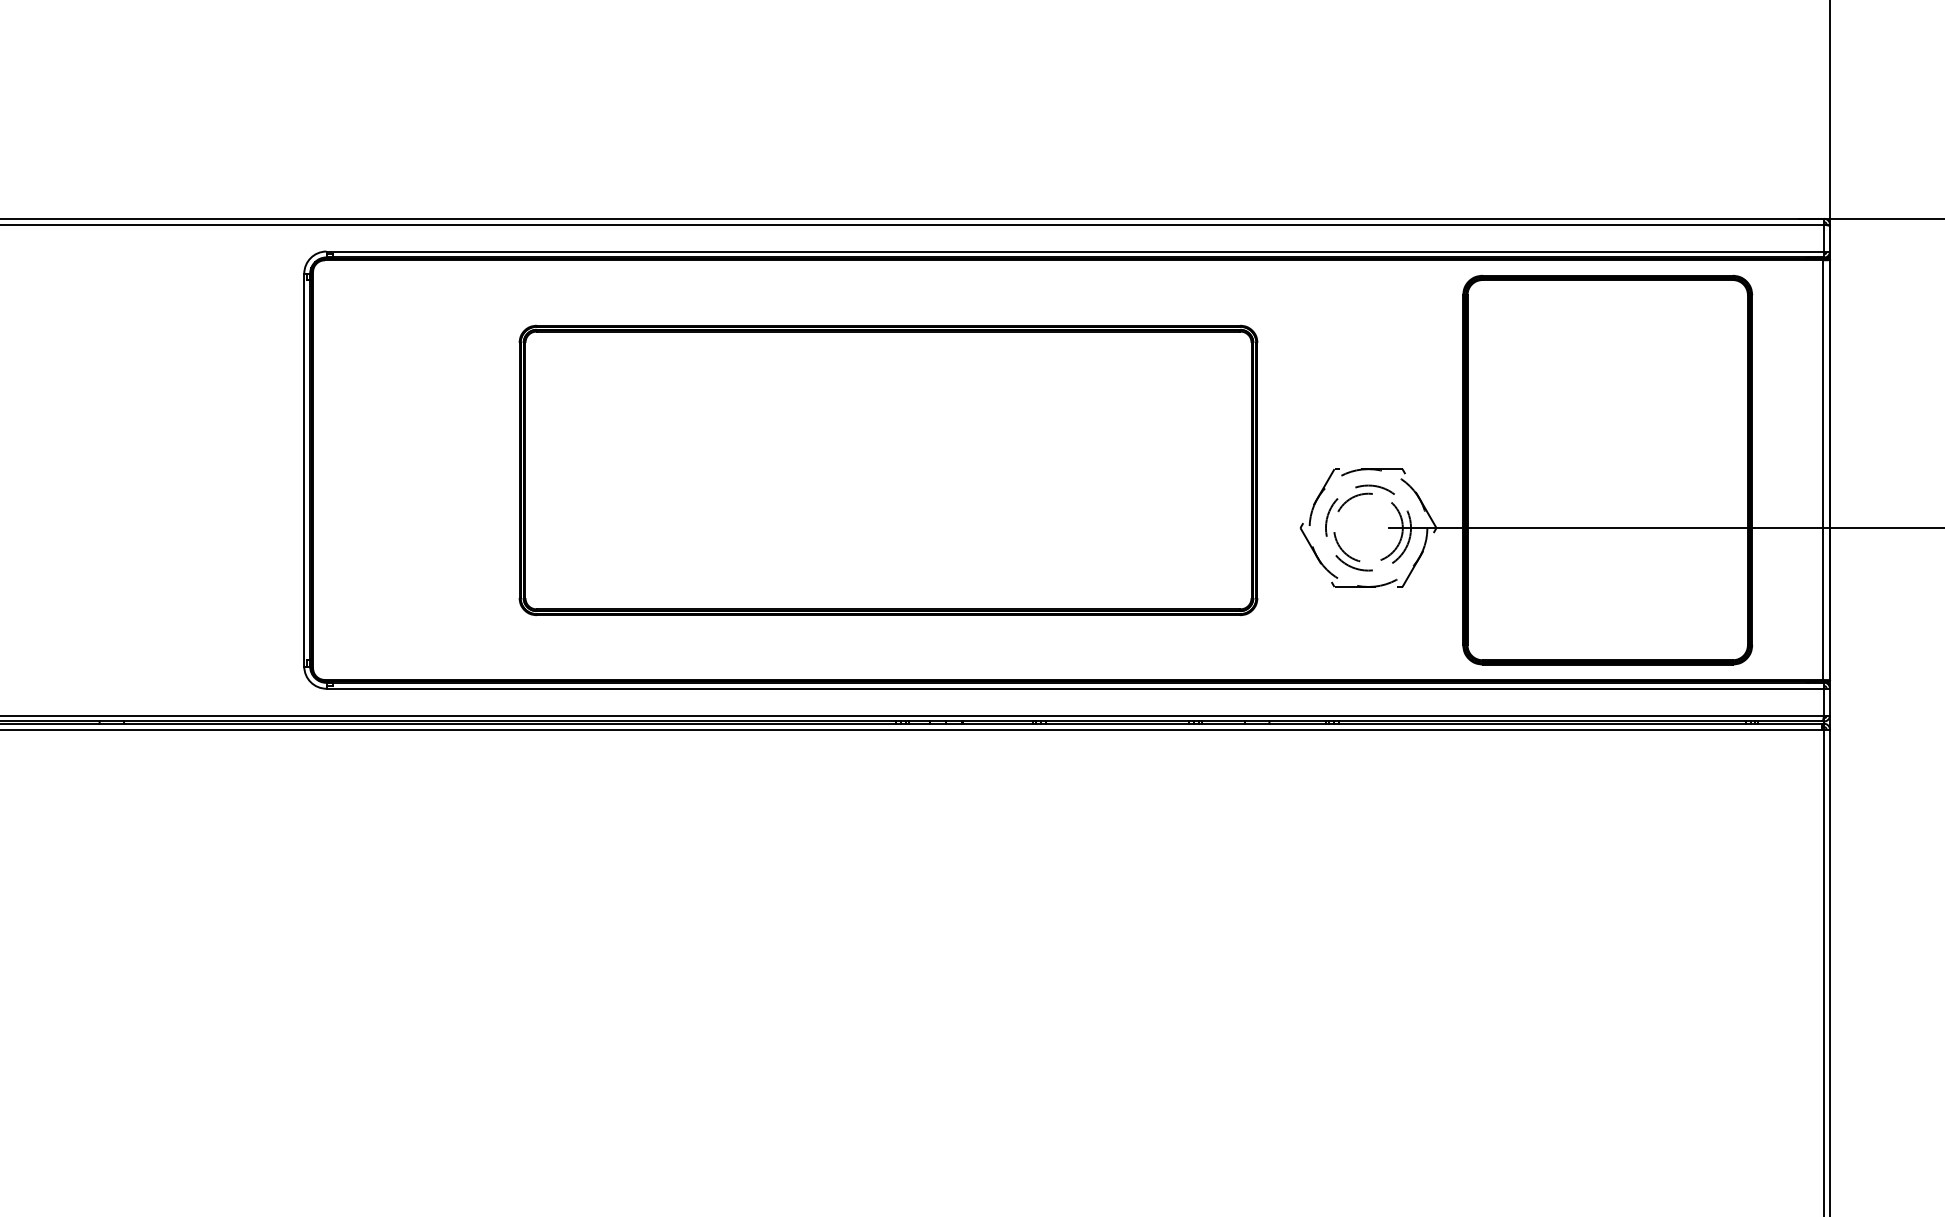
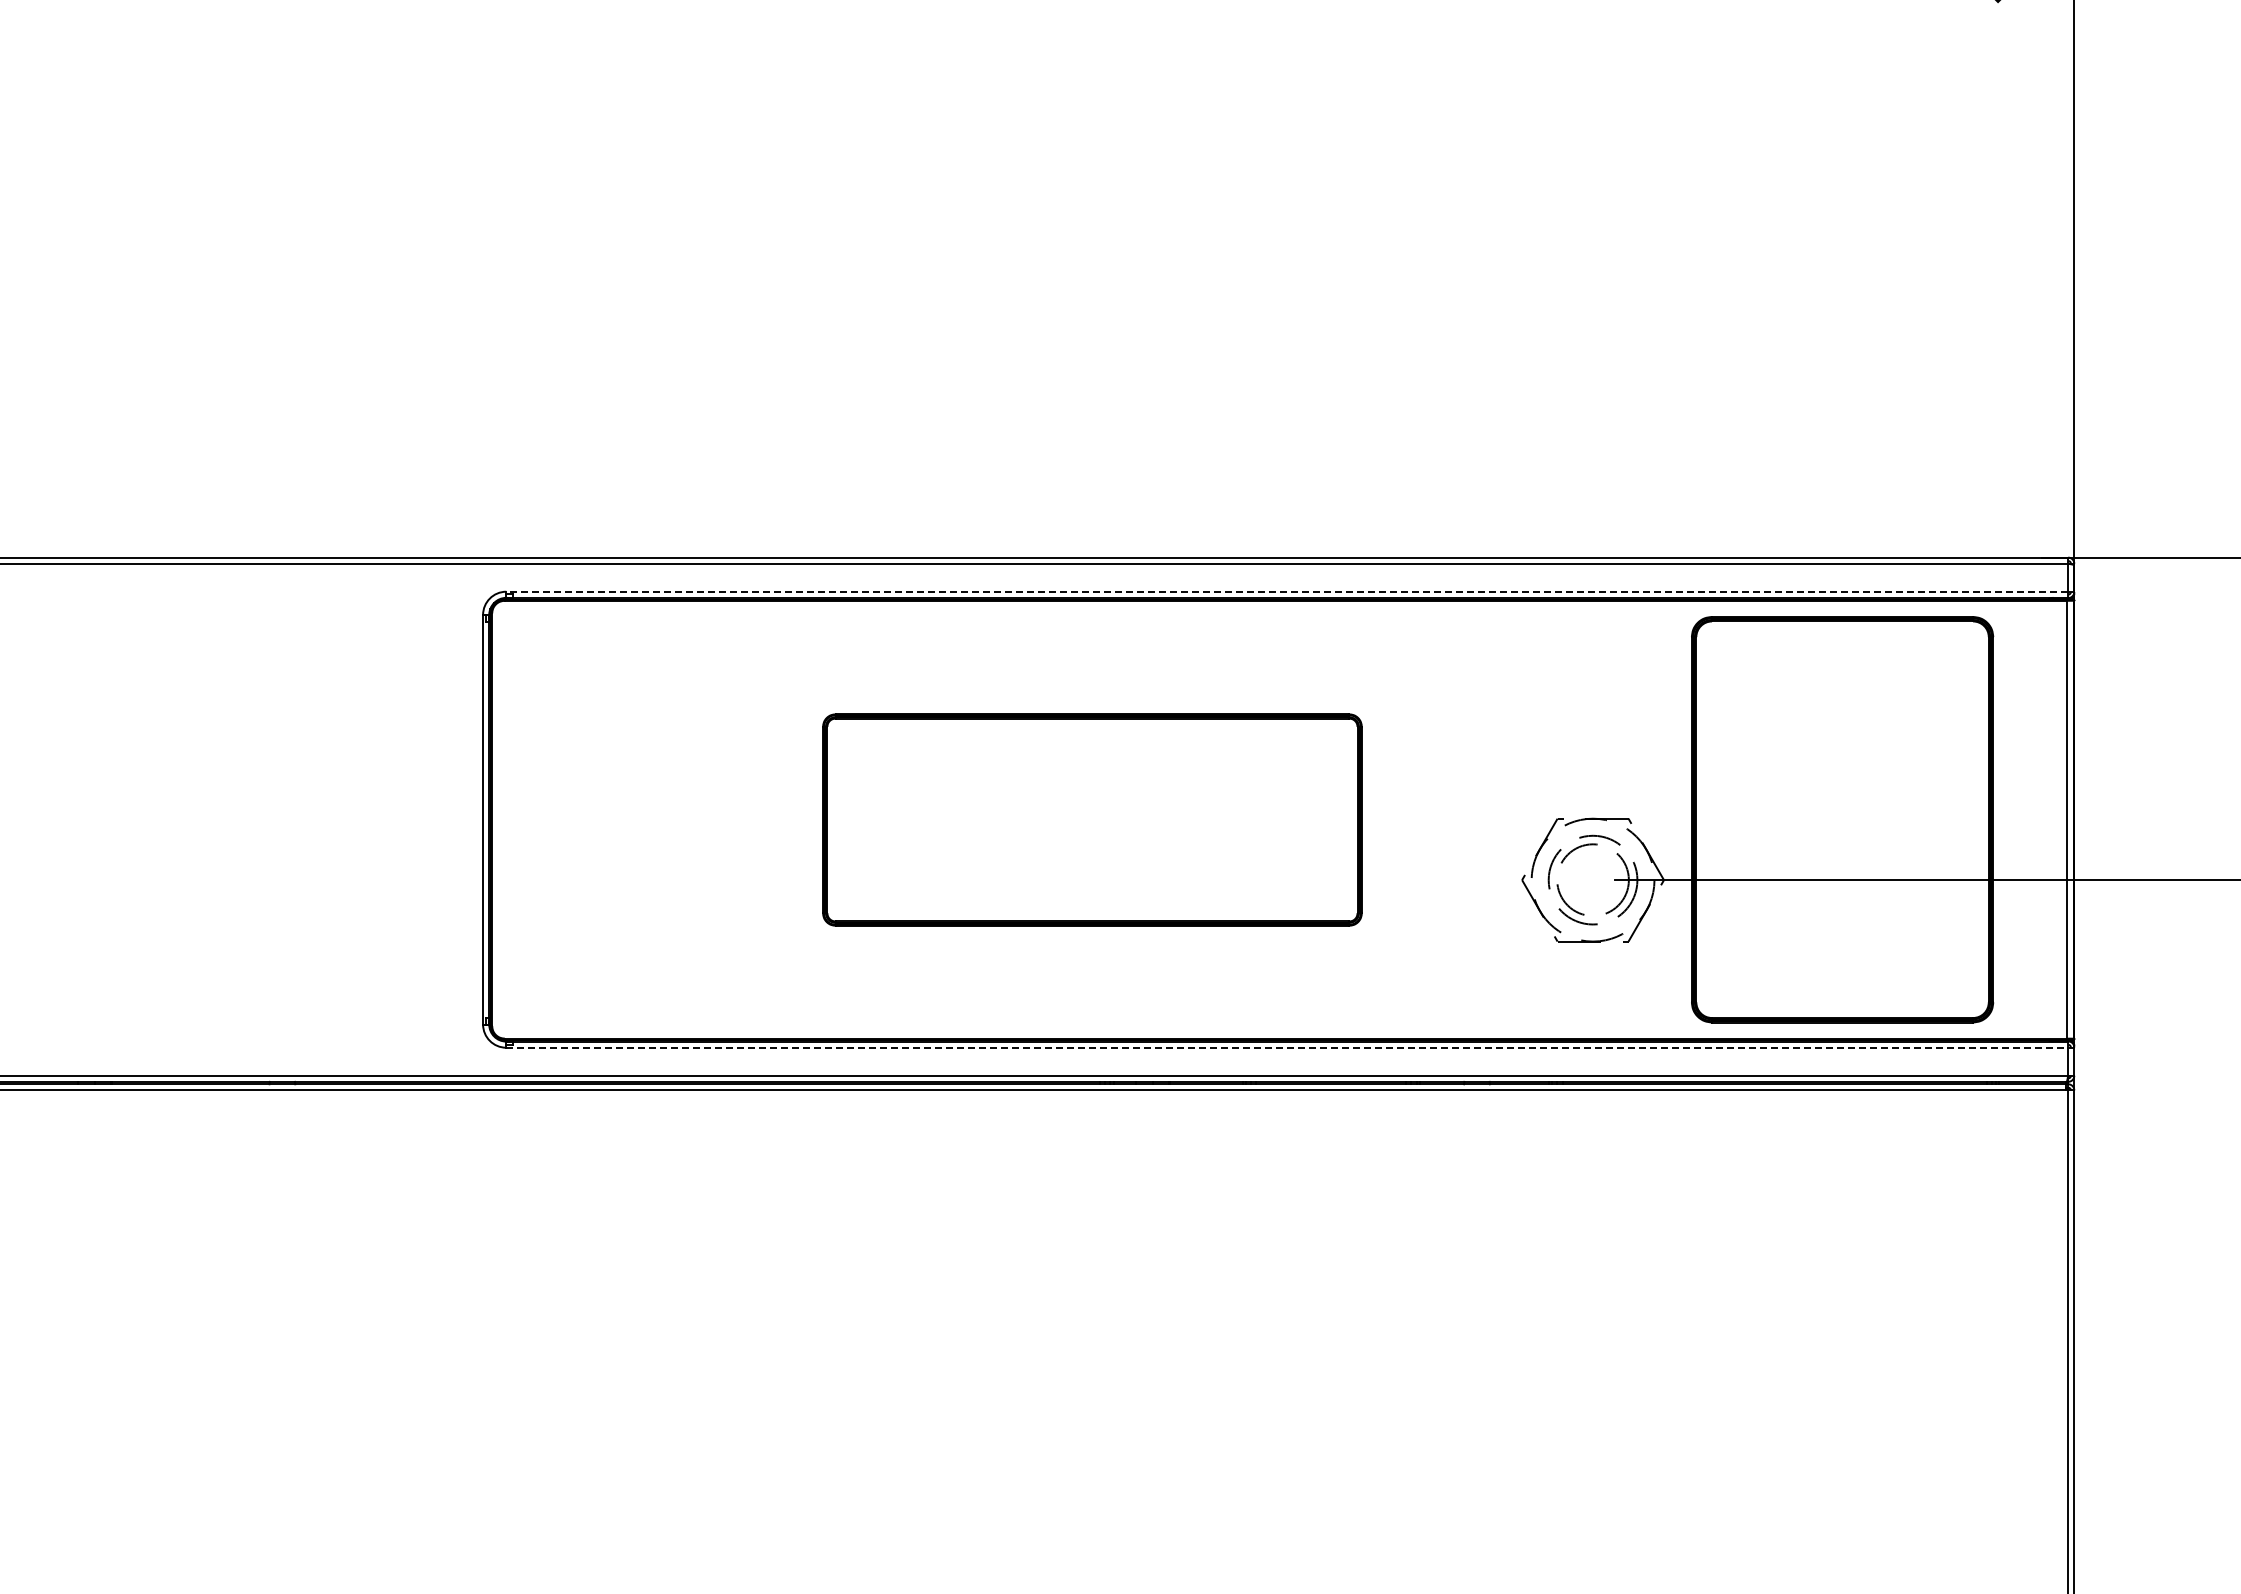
line: (1075, 251) -> (1287, 591), solid -> dashed
part: (888, 469) -> (1092, 819), size x0.7
line: (1075, 688) -> (1287, 1047), solid -> dashed

